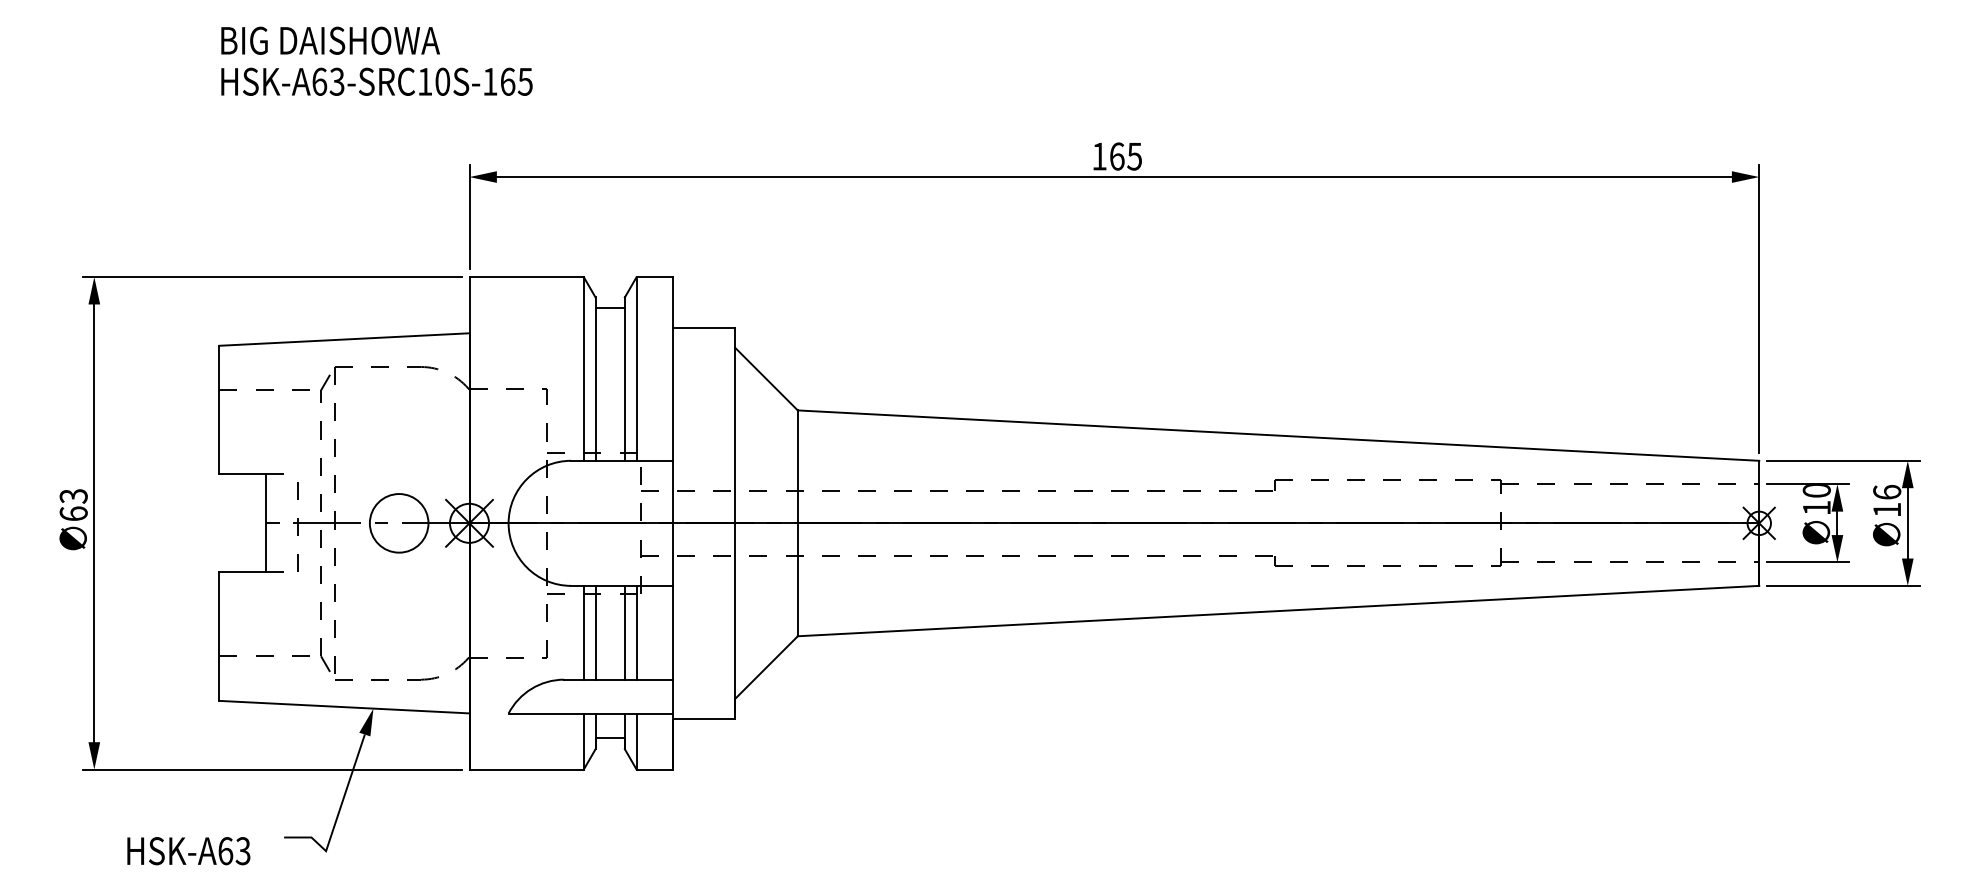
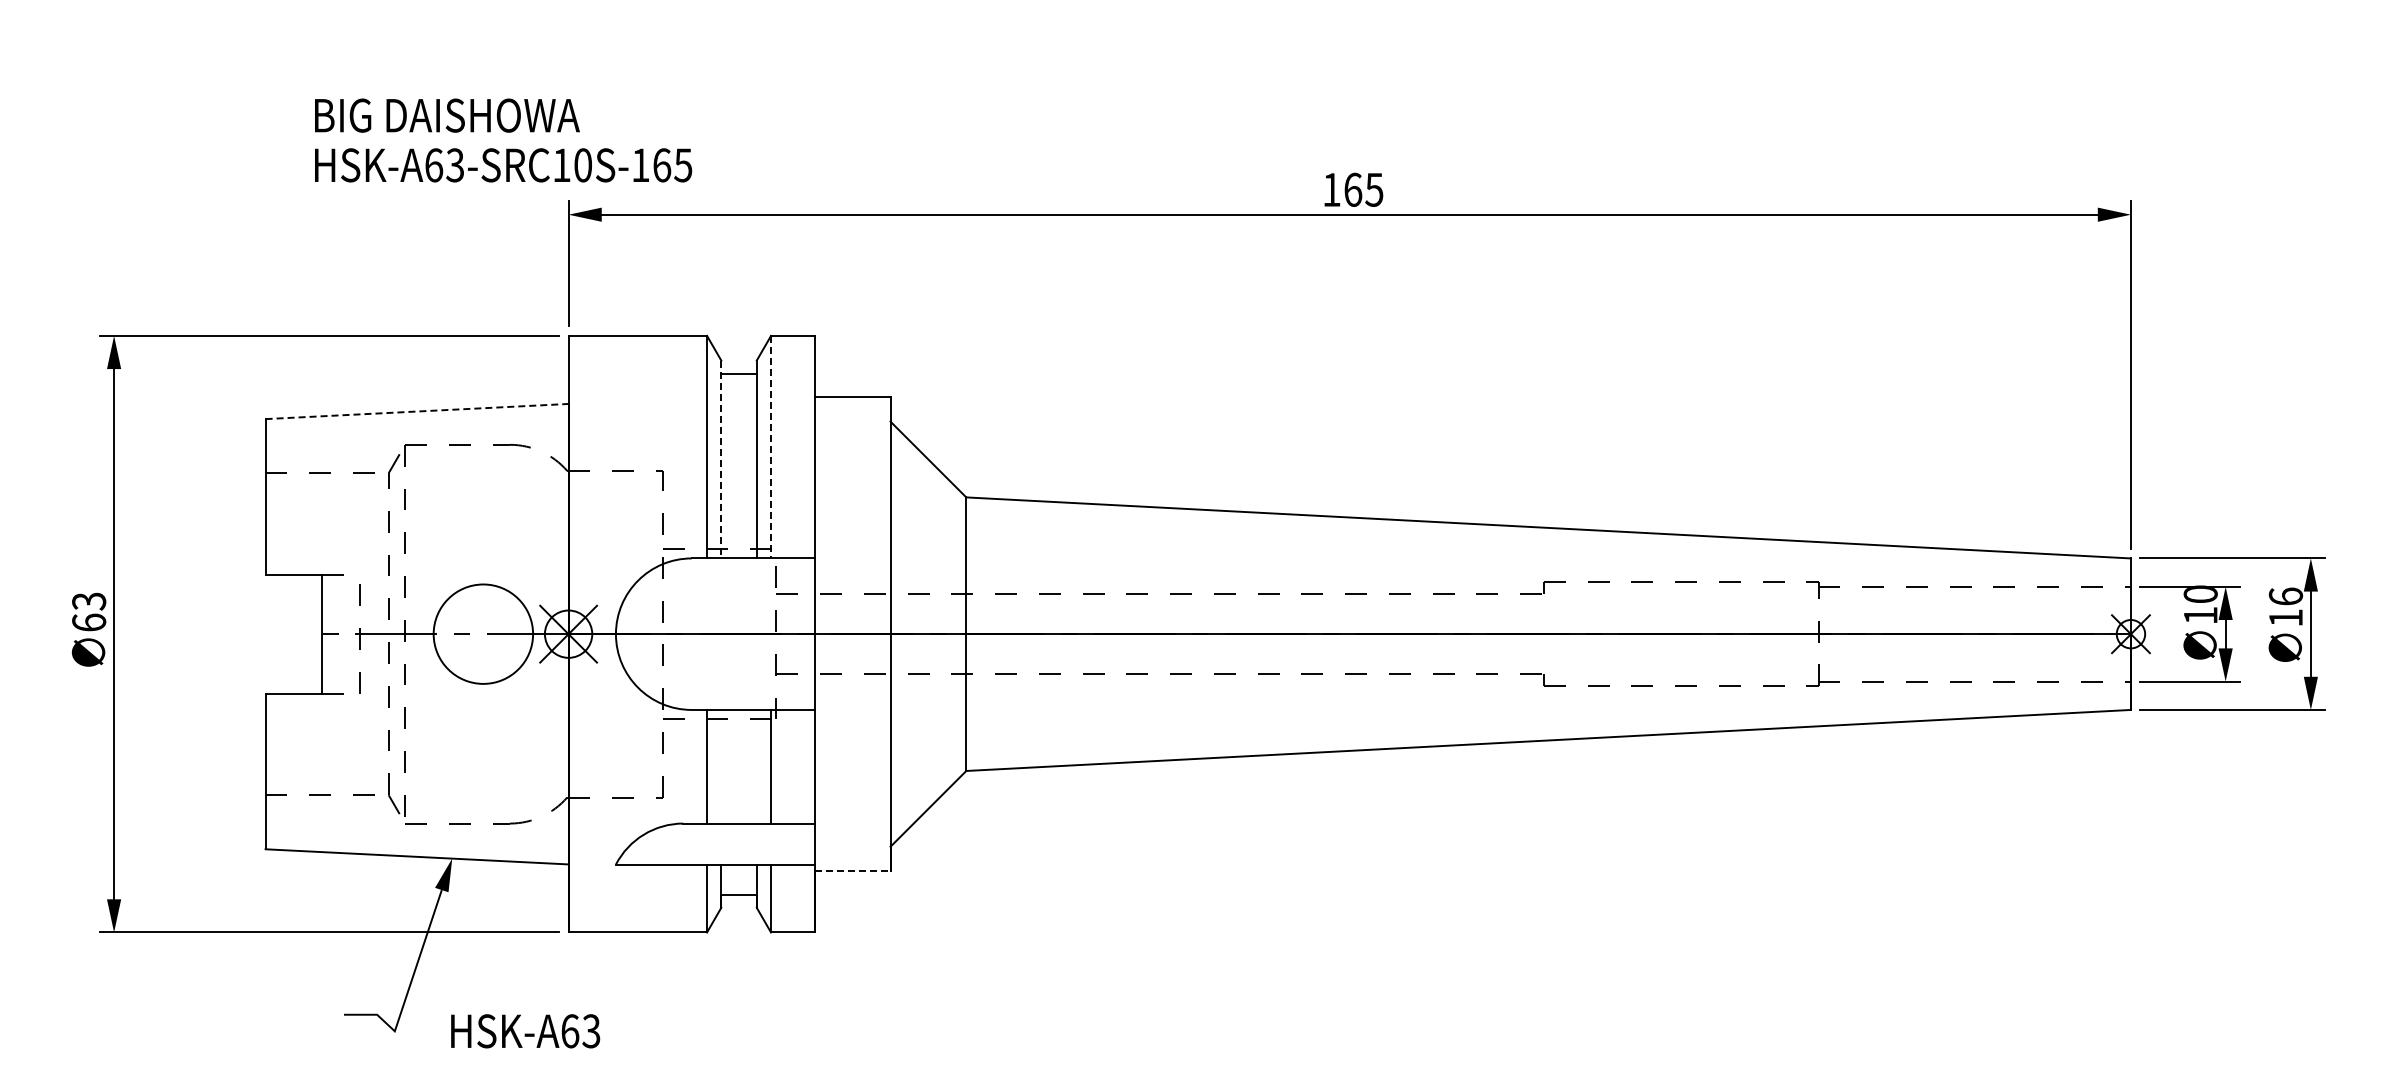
text: (376, 61) -> (503, 140), moved
line: (344, 339) -> (417, 411), solid -> dashed
line: (637, 369) -> (771, 447), solid -> dashed
line: (595, 379) -> (721, 459), solid -> dashed
circle: (398, 522) -> (482, 633), size x1.4
line: (595, 632) -> (721, 766), removed
line: (624, 632) -> (756, 766), removed
line: (703, 718) -> (852, 870), solid -> dashed
text: (188, 851) -> (525, 1031), moved

